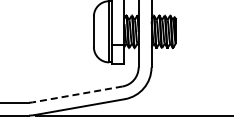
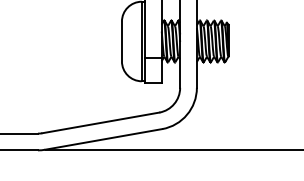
line: (77, 94) -> (100, 123), dashed -> solid

